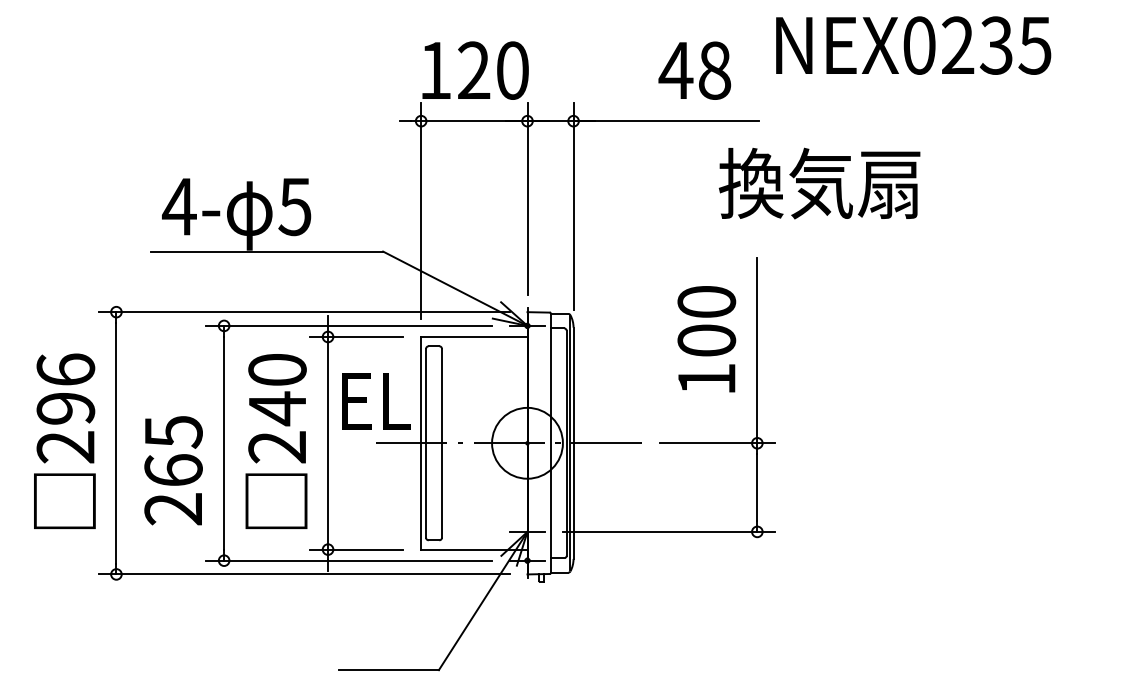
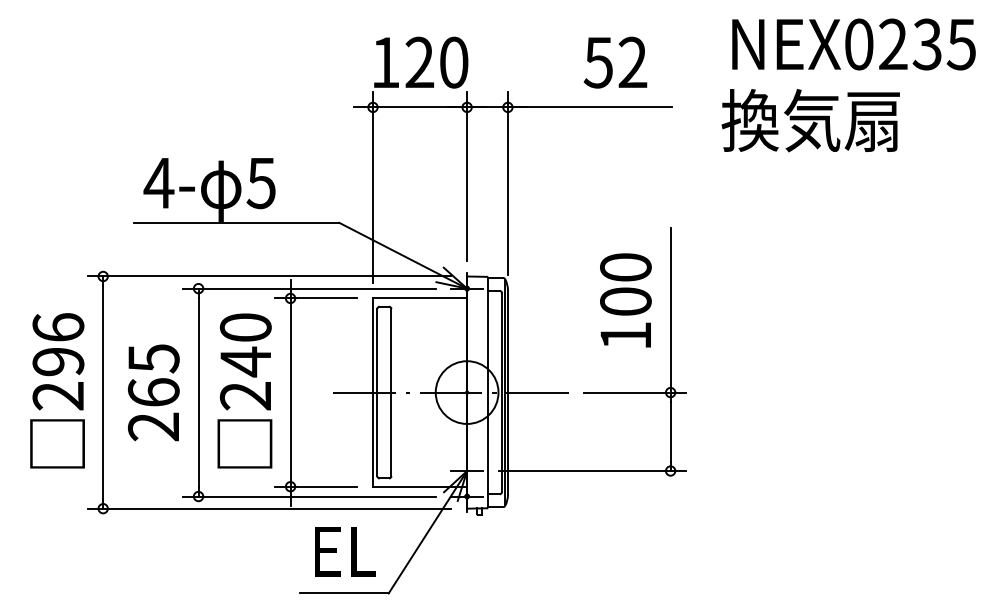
text: (913, 45) -> (853, 44), moved
text: (695, 70) -> (615, 62), 48 -> 52
text: (819, 183) -> (810, 120), moved
text: (376, 401) -> (345, 551), moved
text: (173, 470) -> (153, 392), moved

